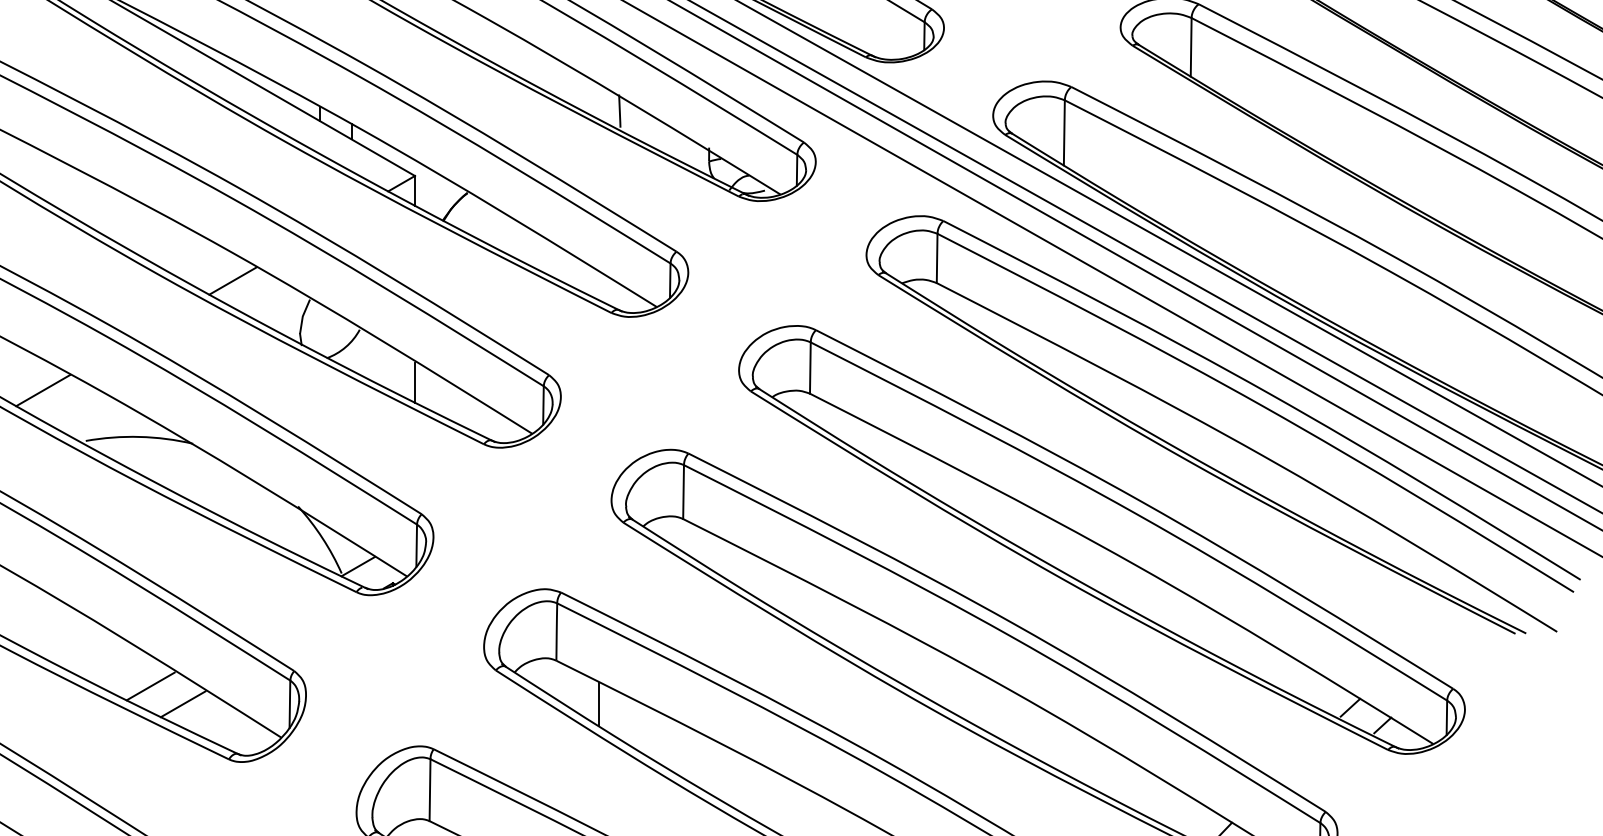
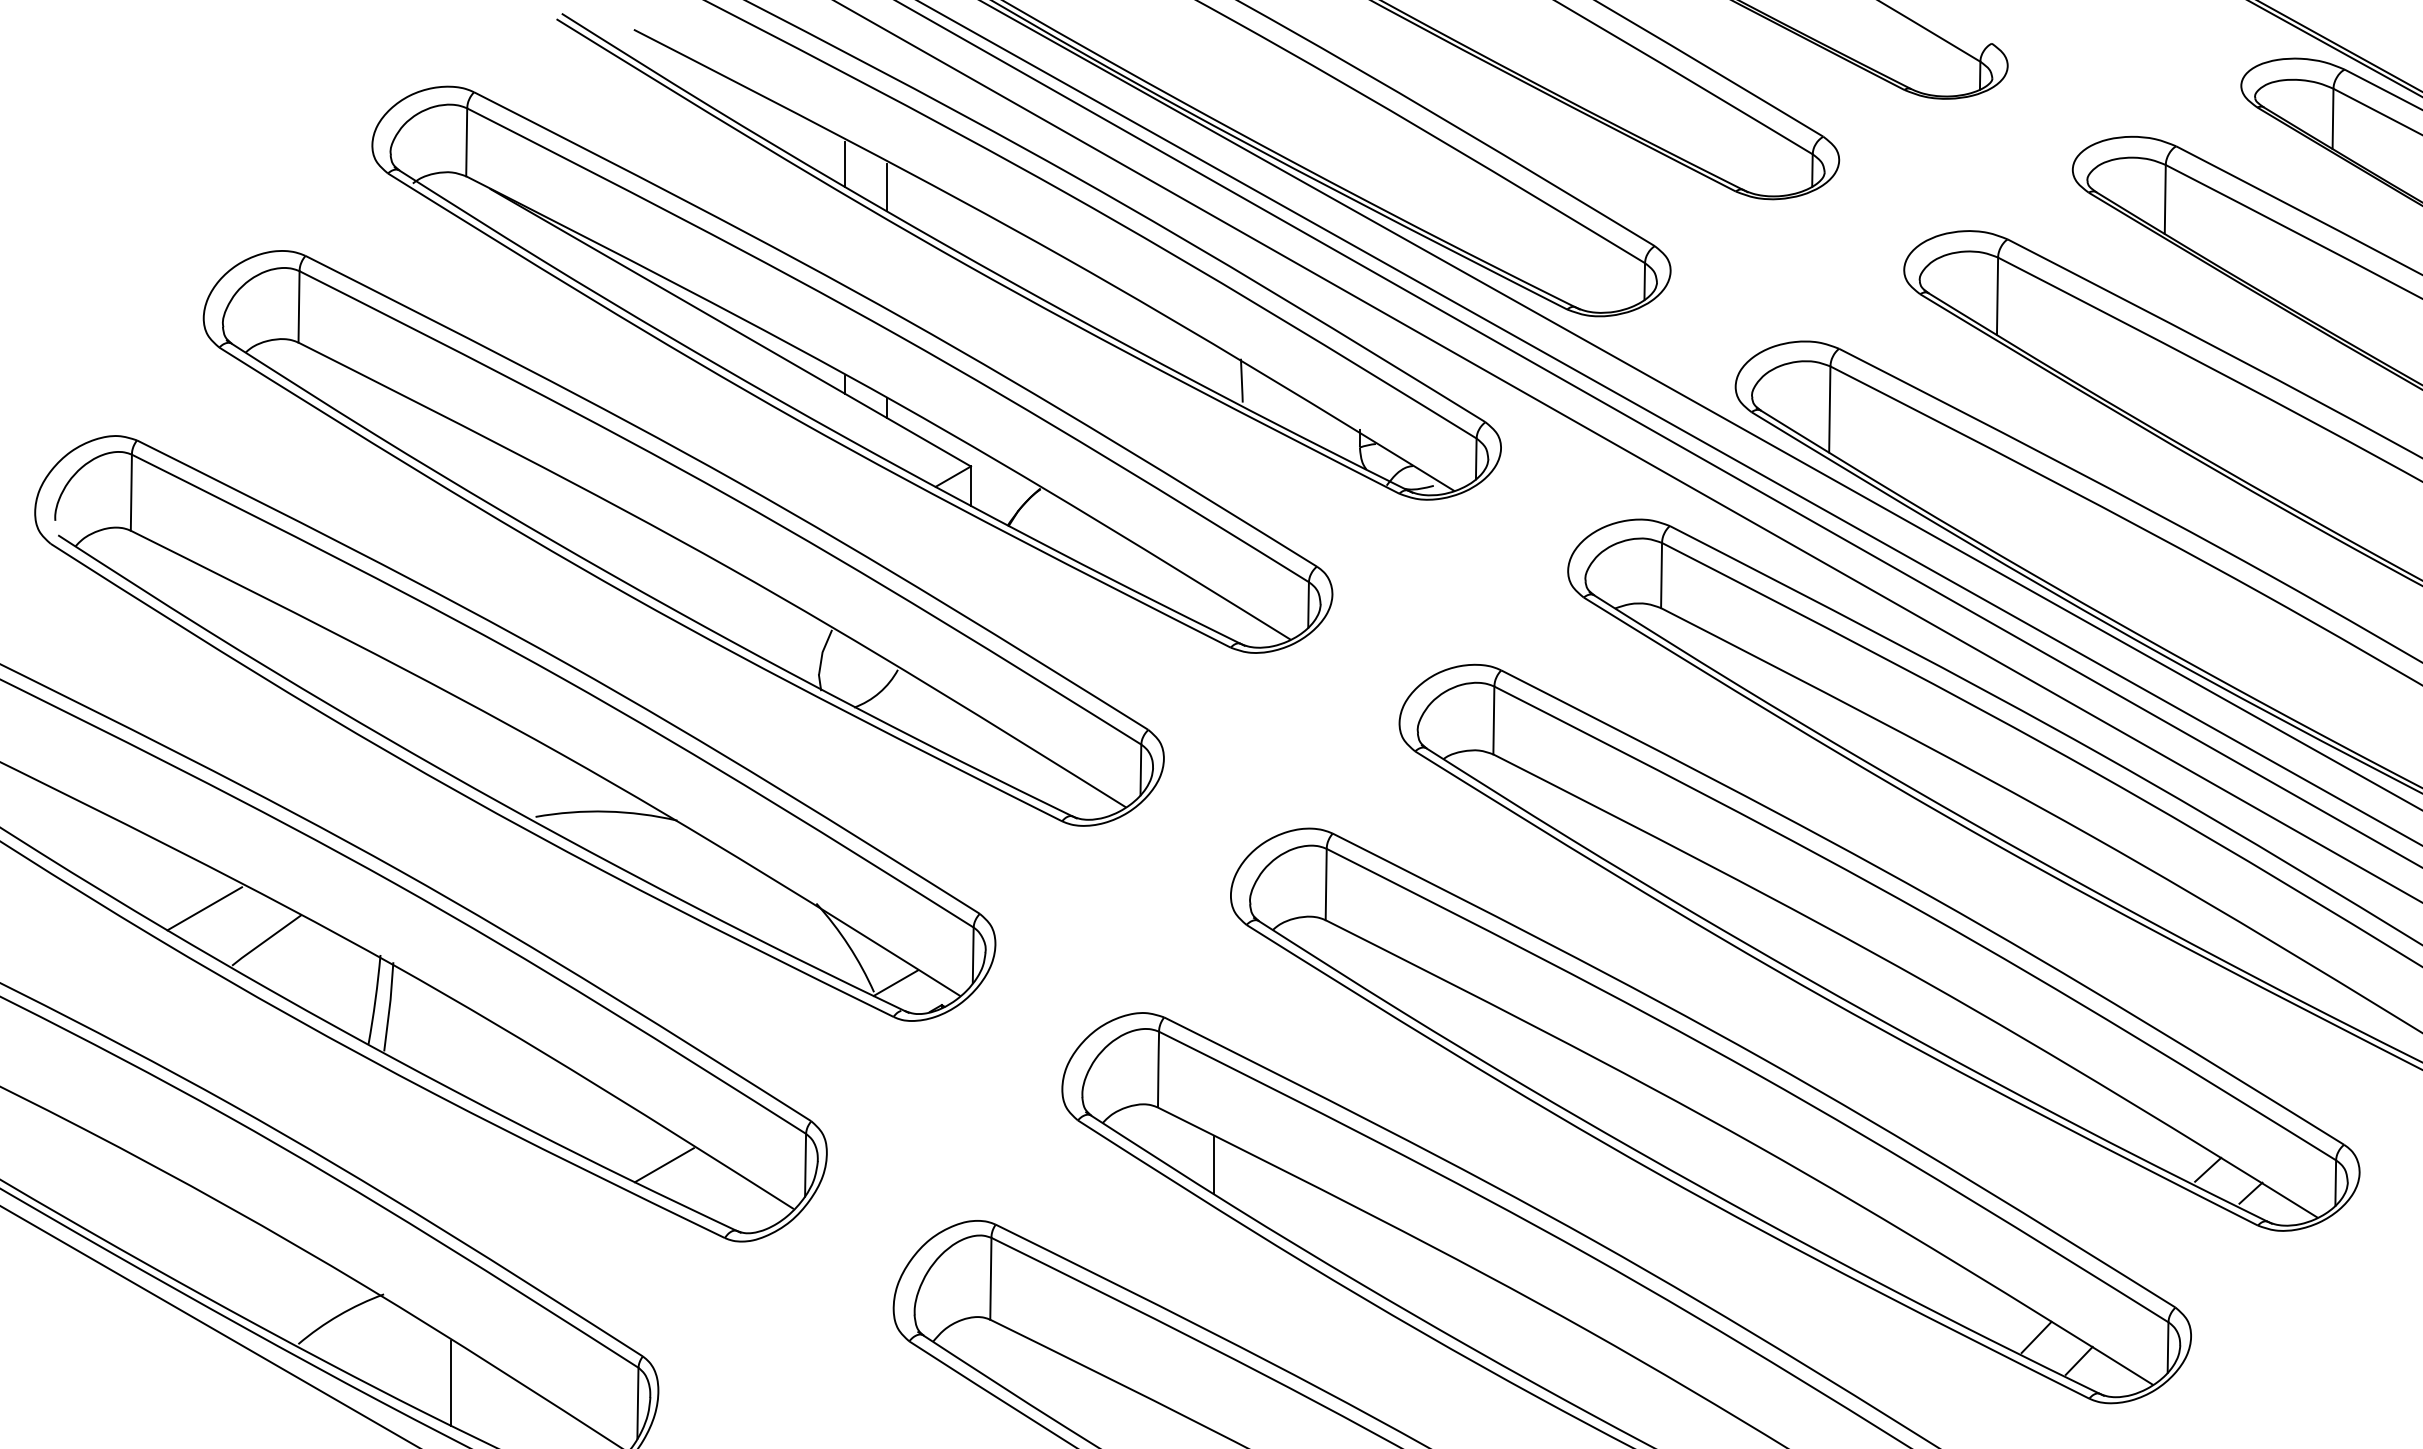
line: (232, 281) -> (729, 605), removed
line: (414, 382) -> (970, 739), removed
line: (42, 389) -> (478, 749), removed
line: (150, 686) -> (621, 1141), removed

